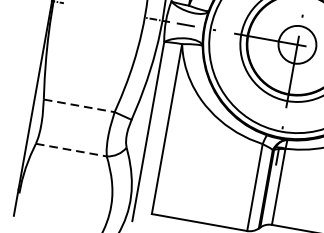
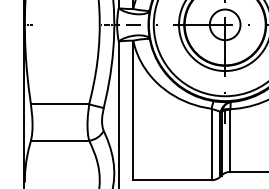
line: (79, 106) -> (60, 104), dashed -> solid
line: (71, 149) -> (60, 140), dashed -> solid

